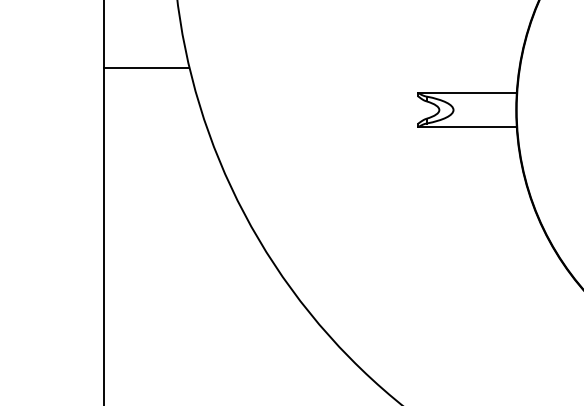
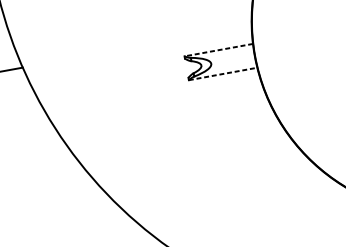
line: (466, 92) -> (218, 50), solid -> dashed
line: (467, 127) -> (223, 74), solid -> dashed

